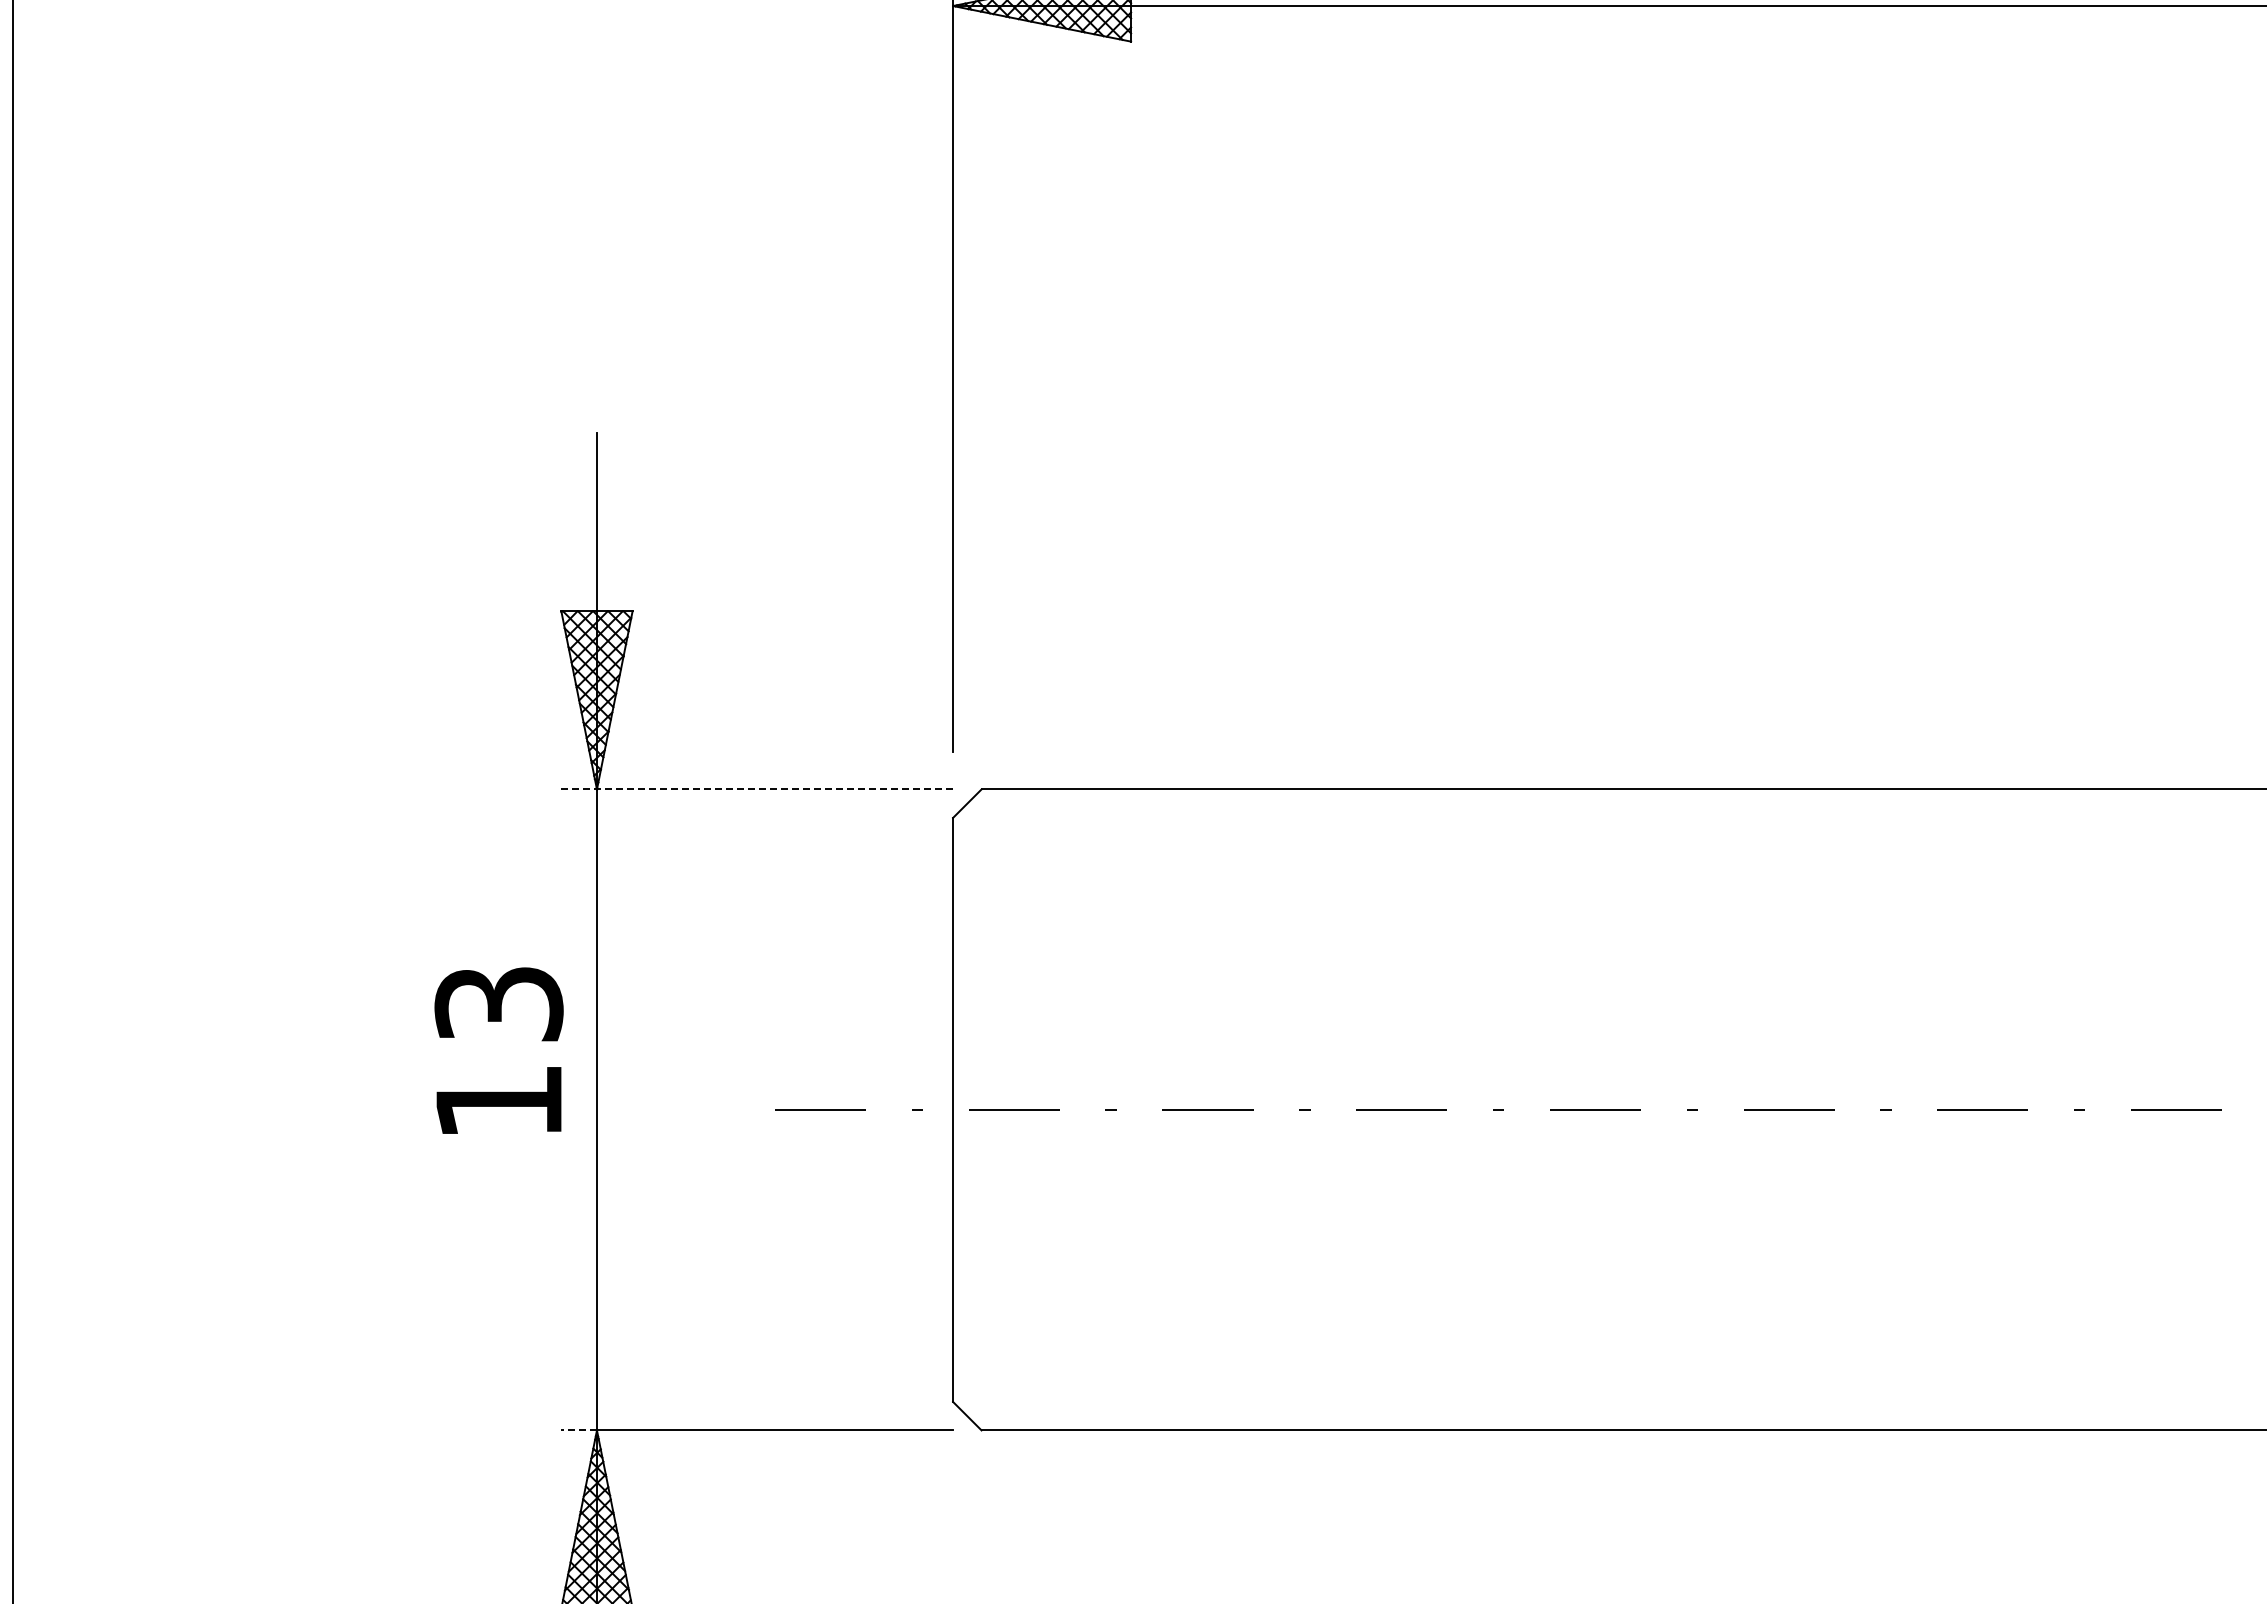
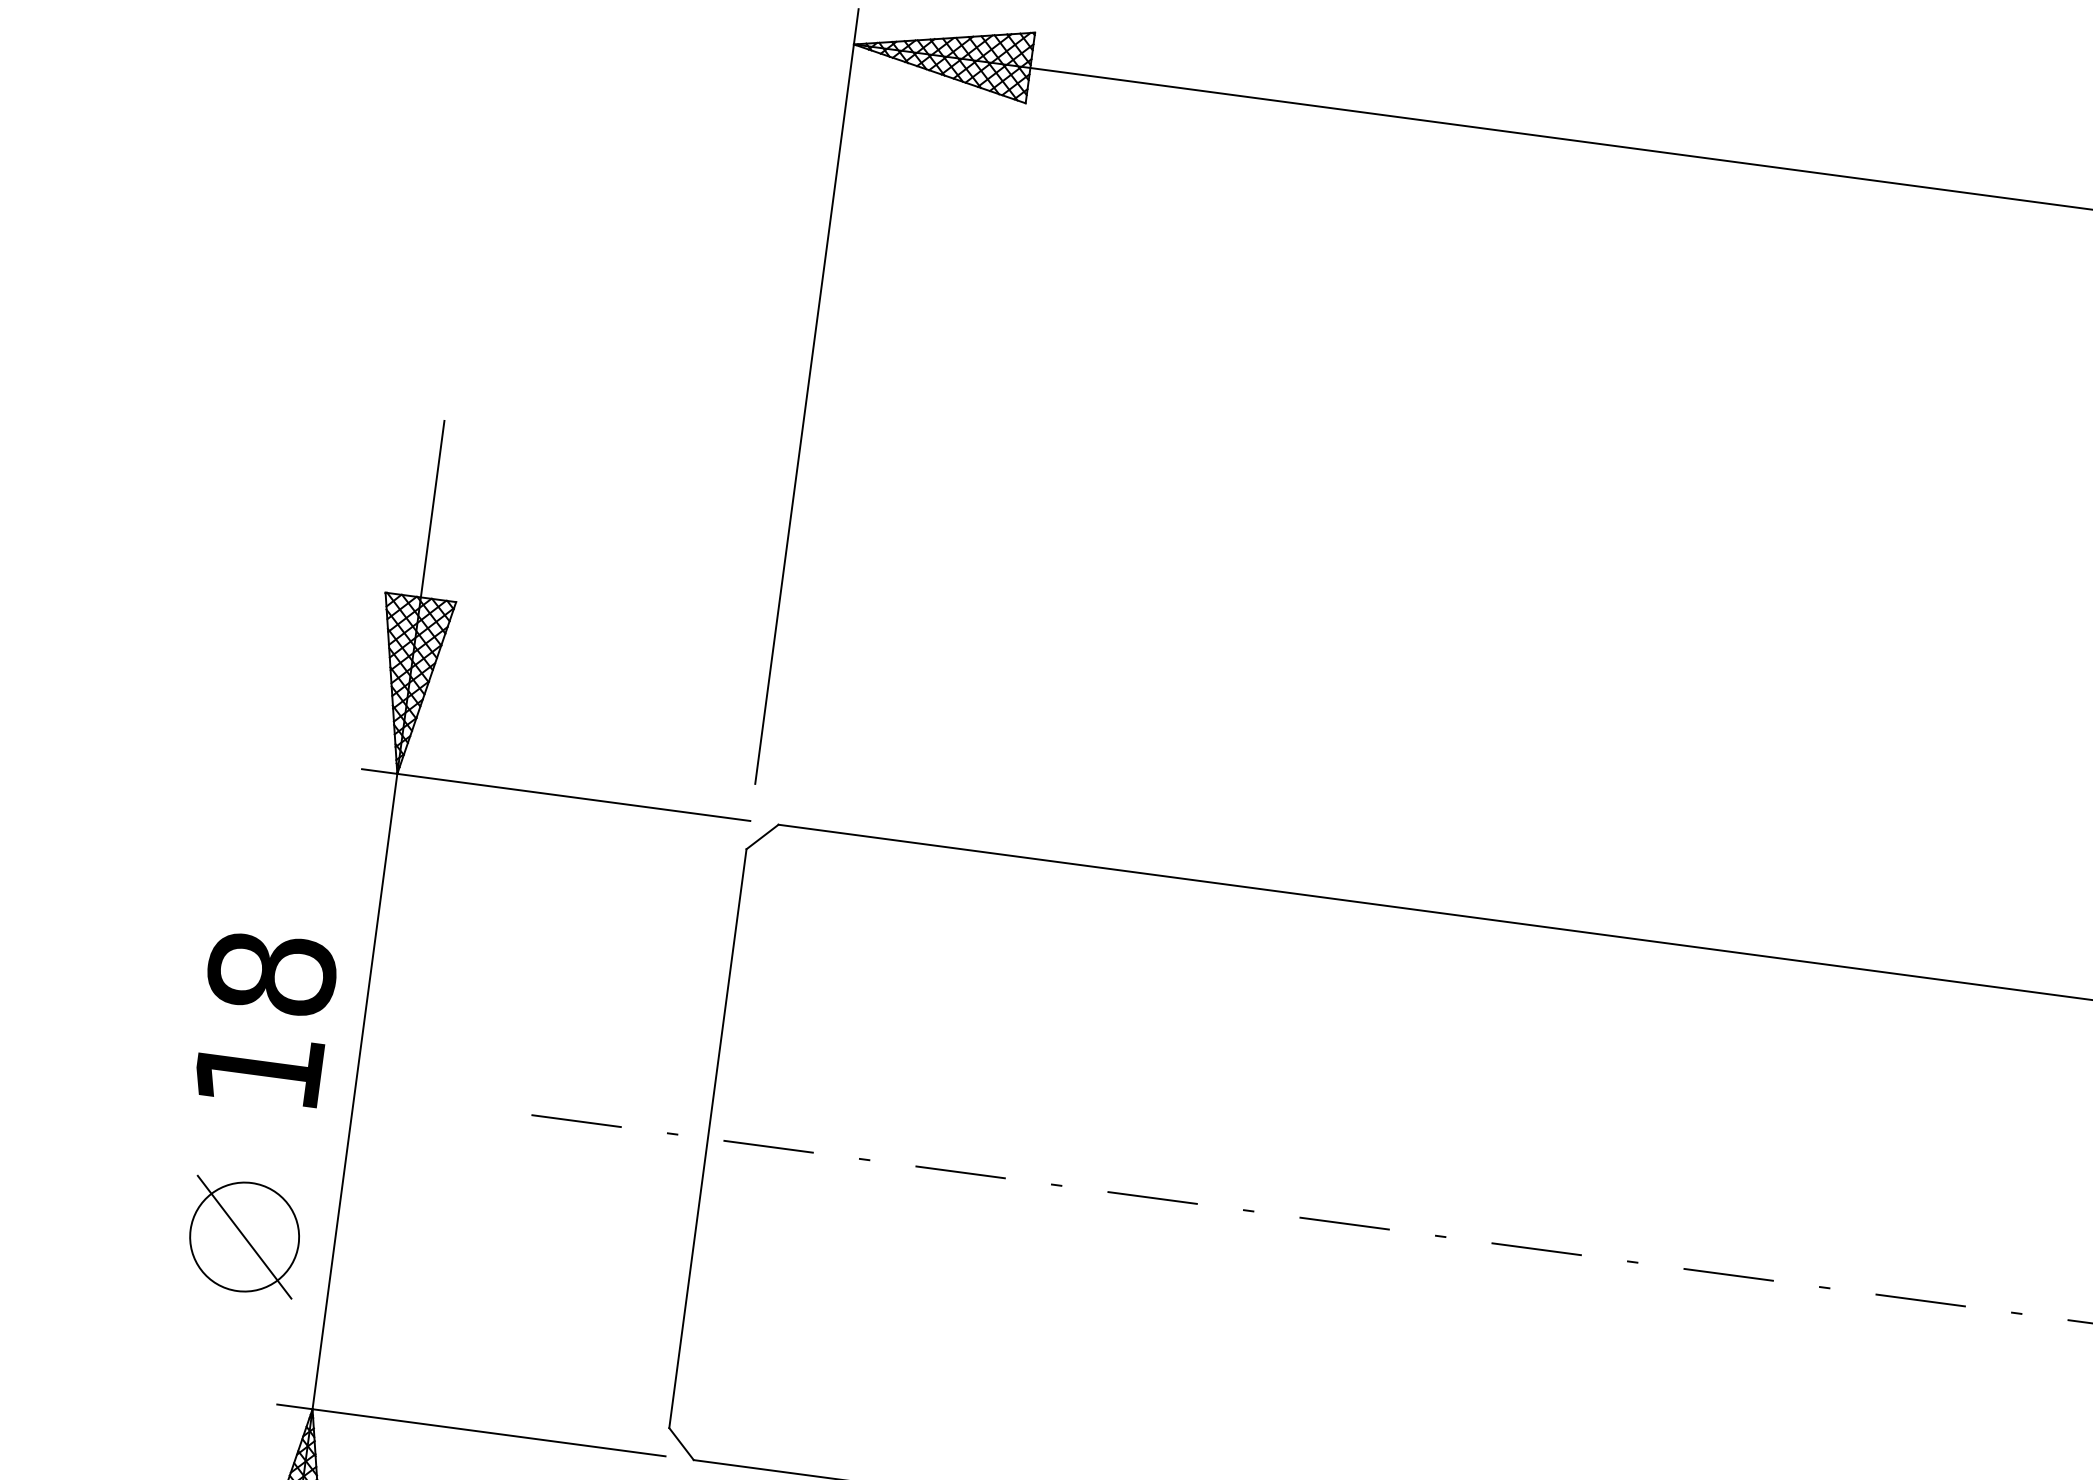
line: (757, 789) -> (556, 795), dashed -> solid
text: (498, 1003) -> (271, 973), 13 -> 18
part: (506, 1268) -> (244, 1236), added
line: (579, 1430) -> (295, 1406), dashed -> solid

